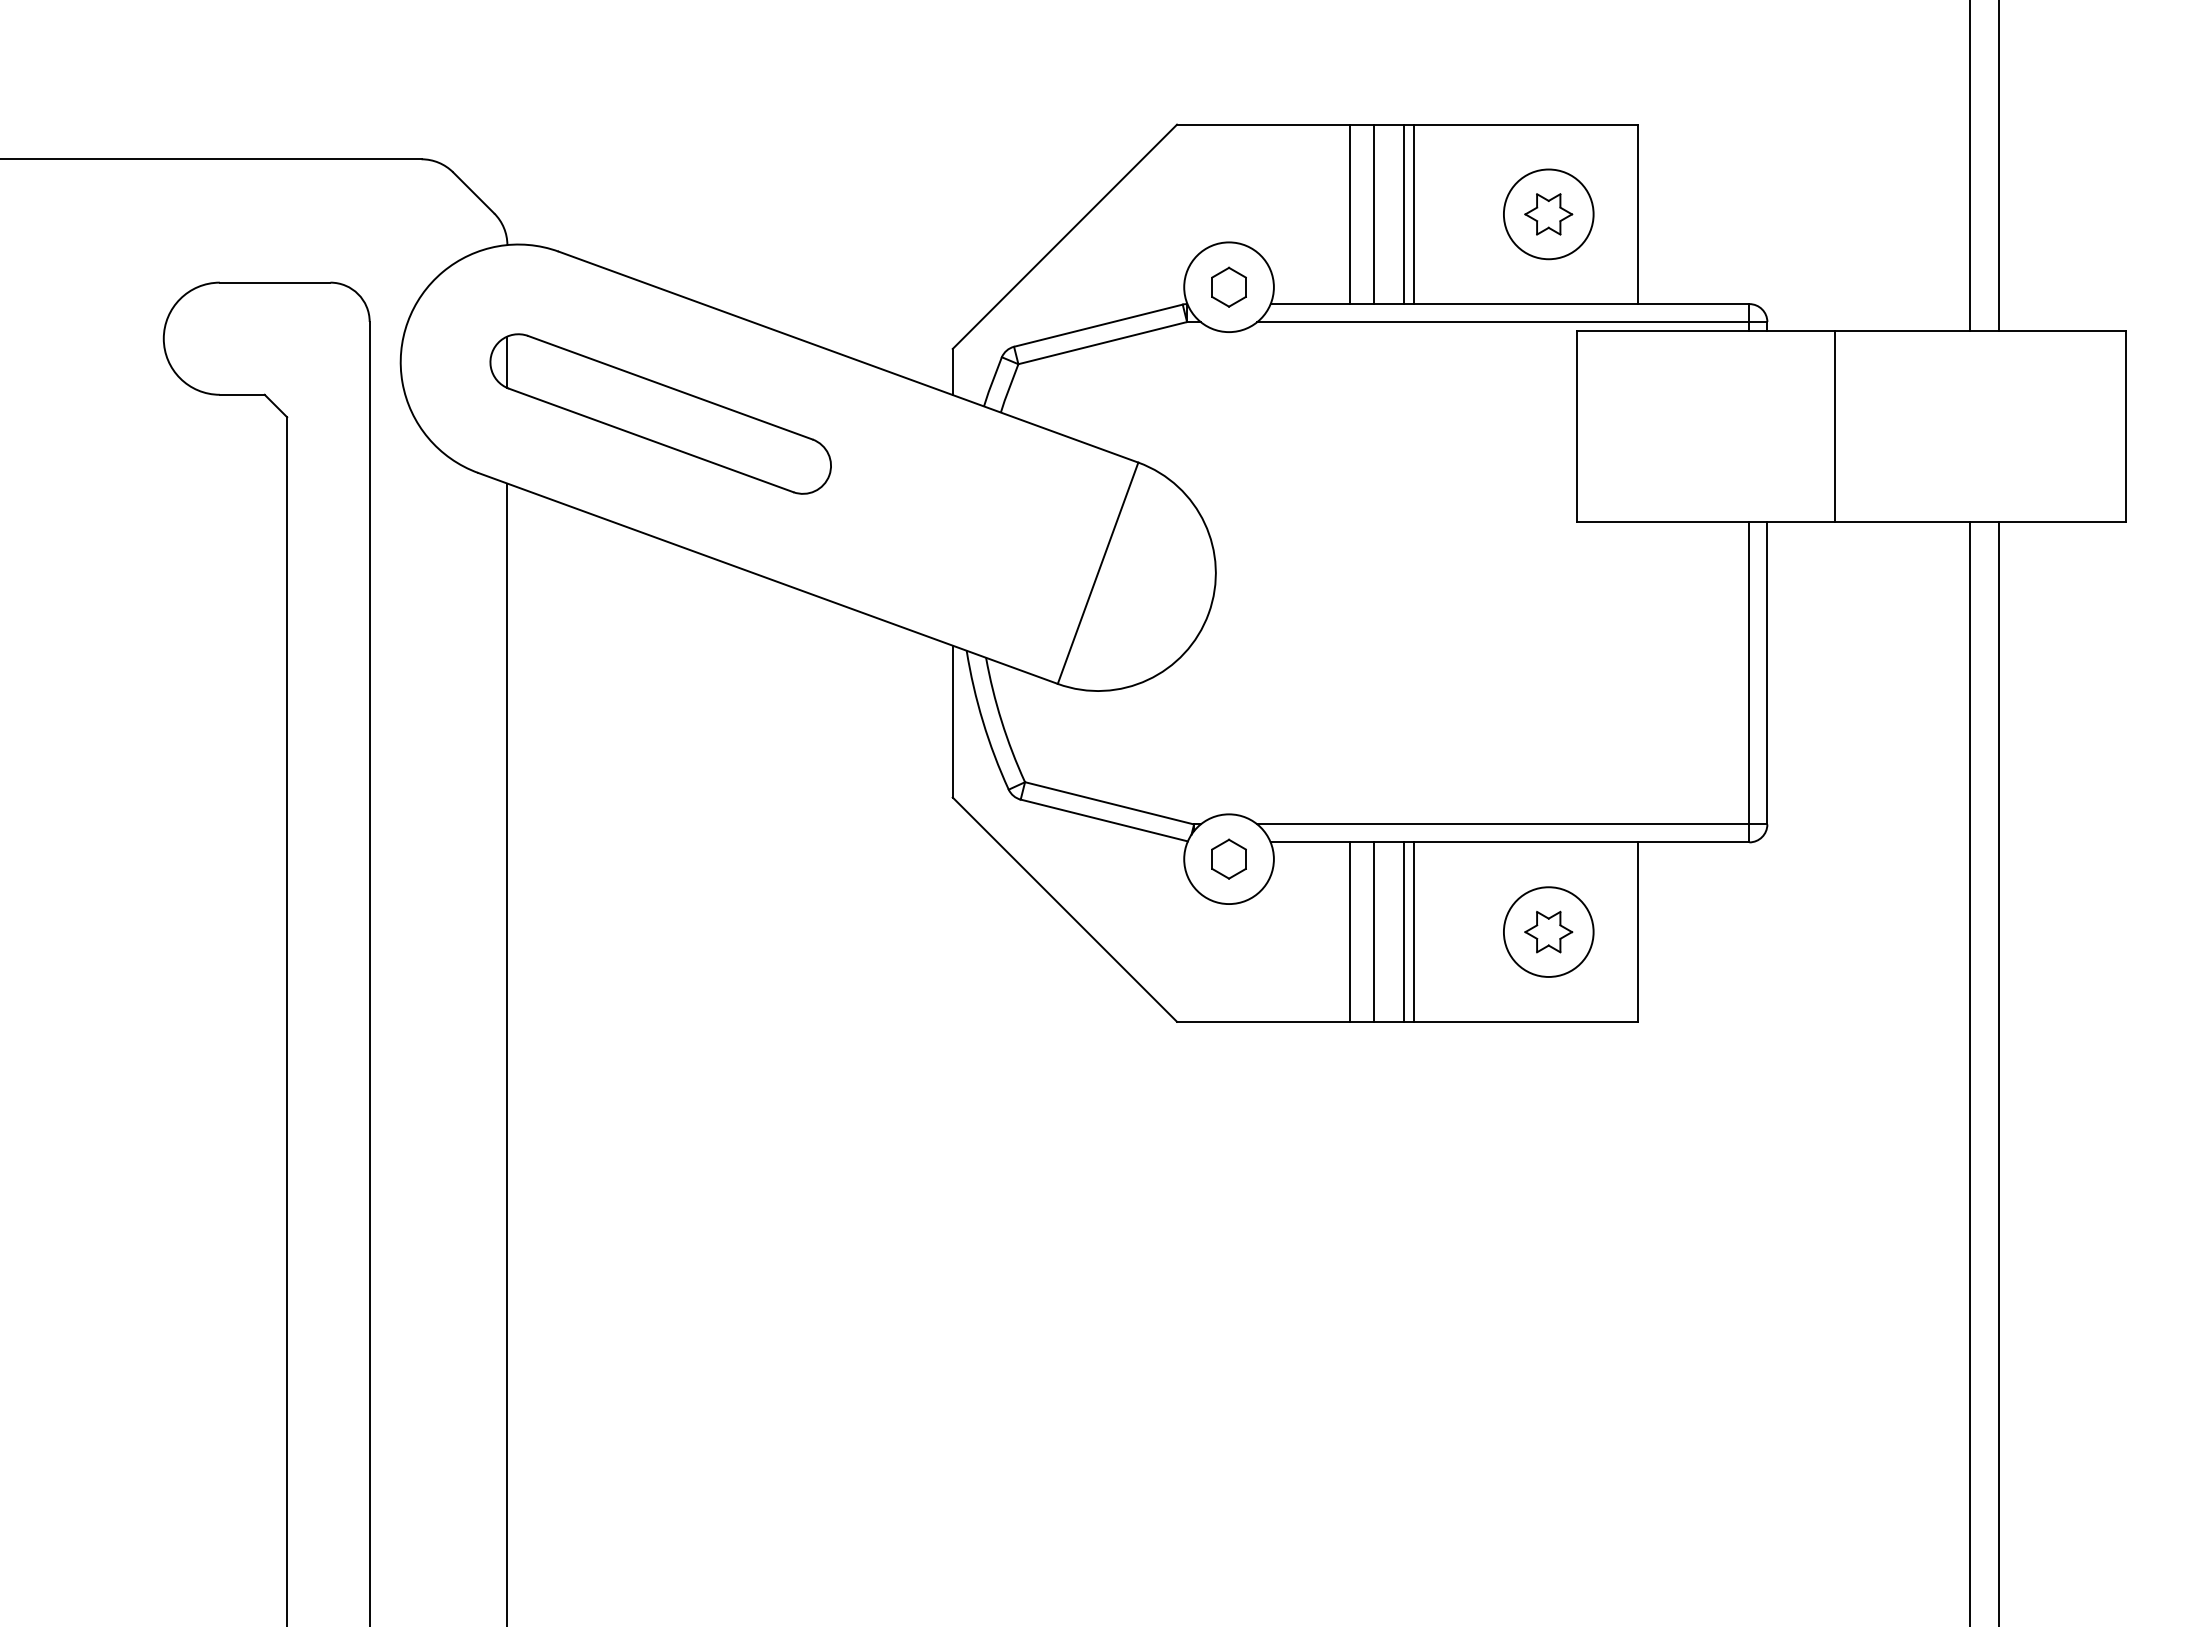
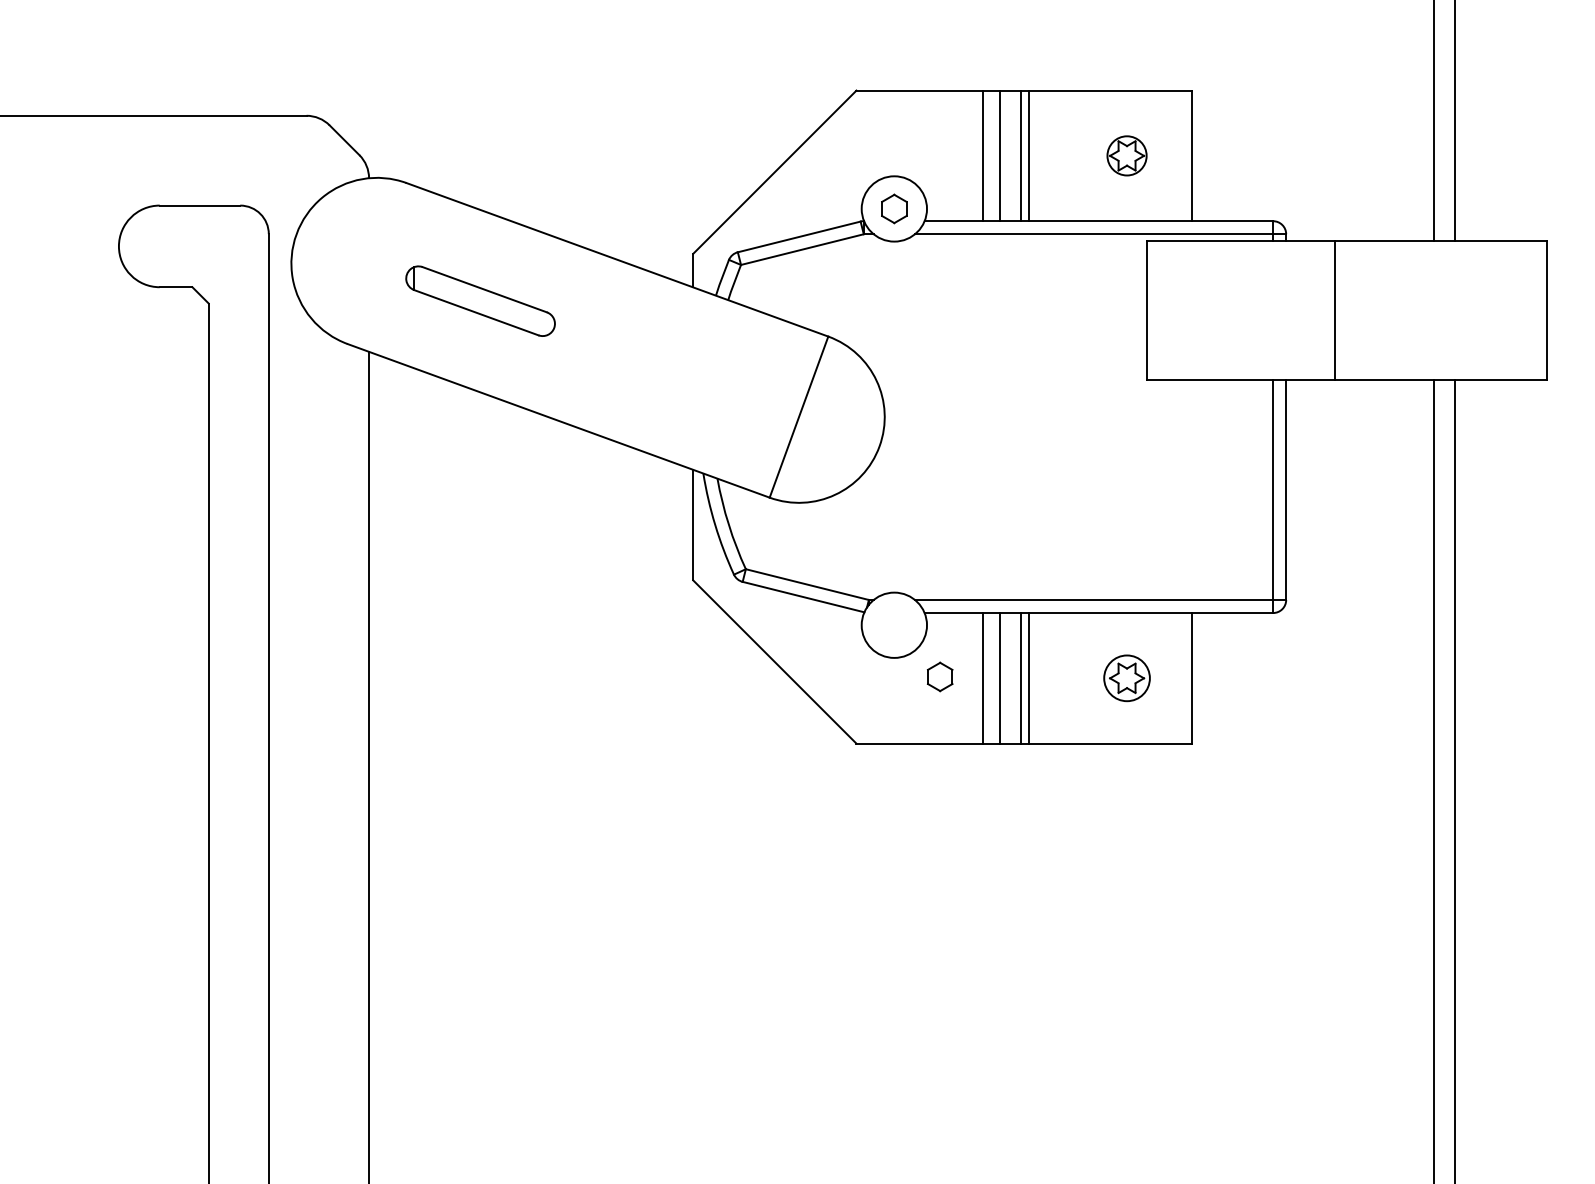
circle: (1548, 214) -> (1126, 155), size x0.6
part: (660, 413) -> (480, 300), size x0.6
part: (1228, 858) -> (939, 676), moved
circle: (1548, 931) -> (1126, 677), size x0.7

